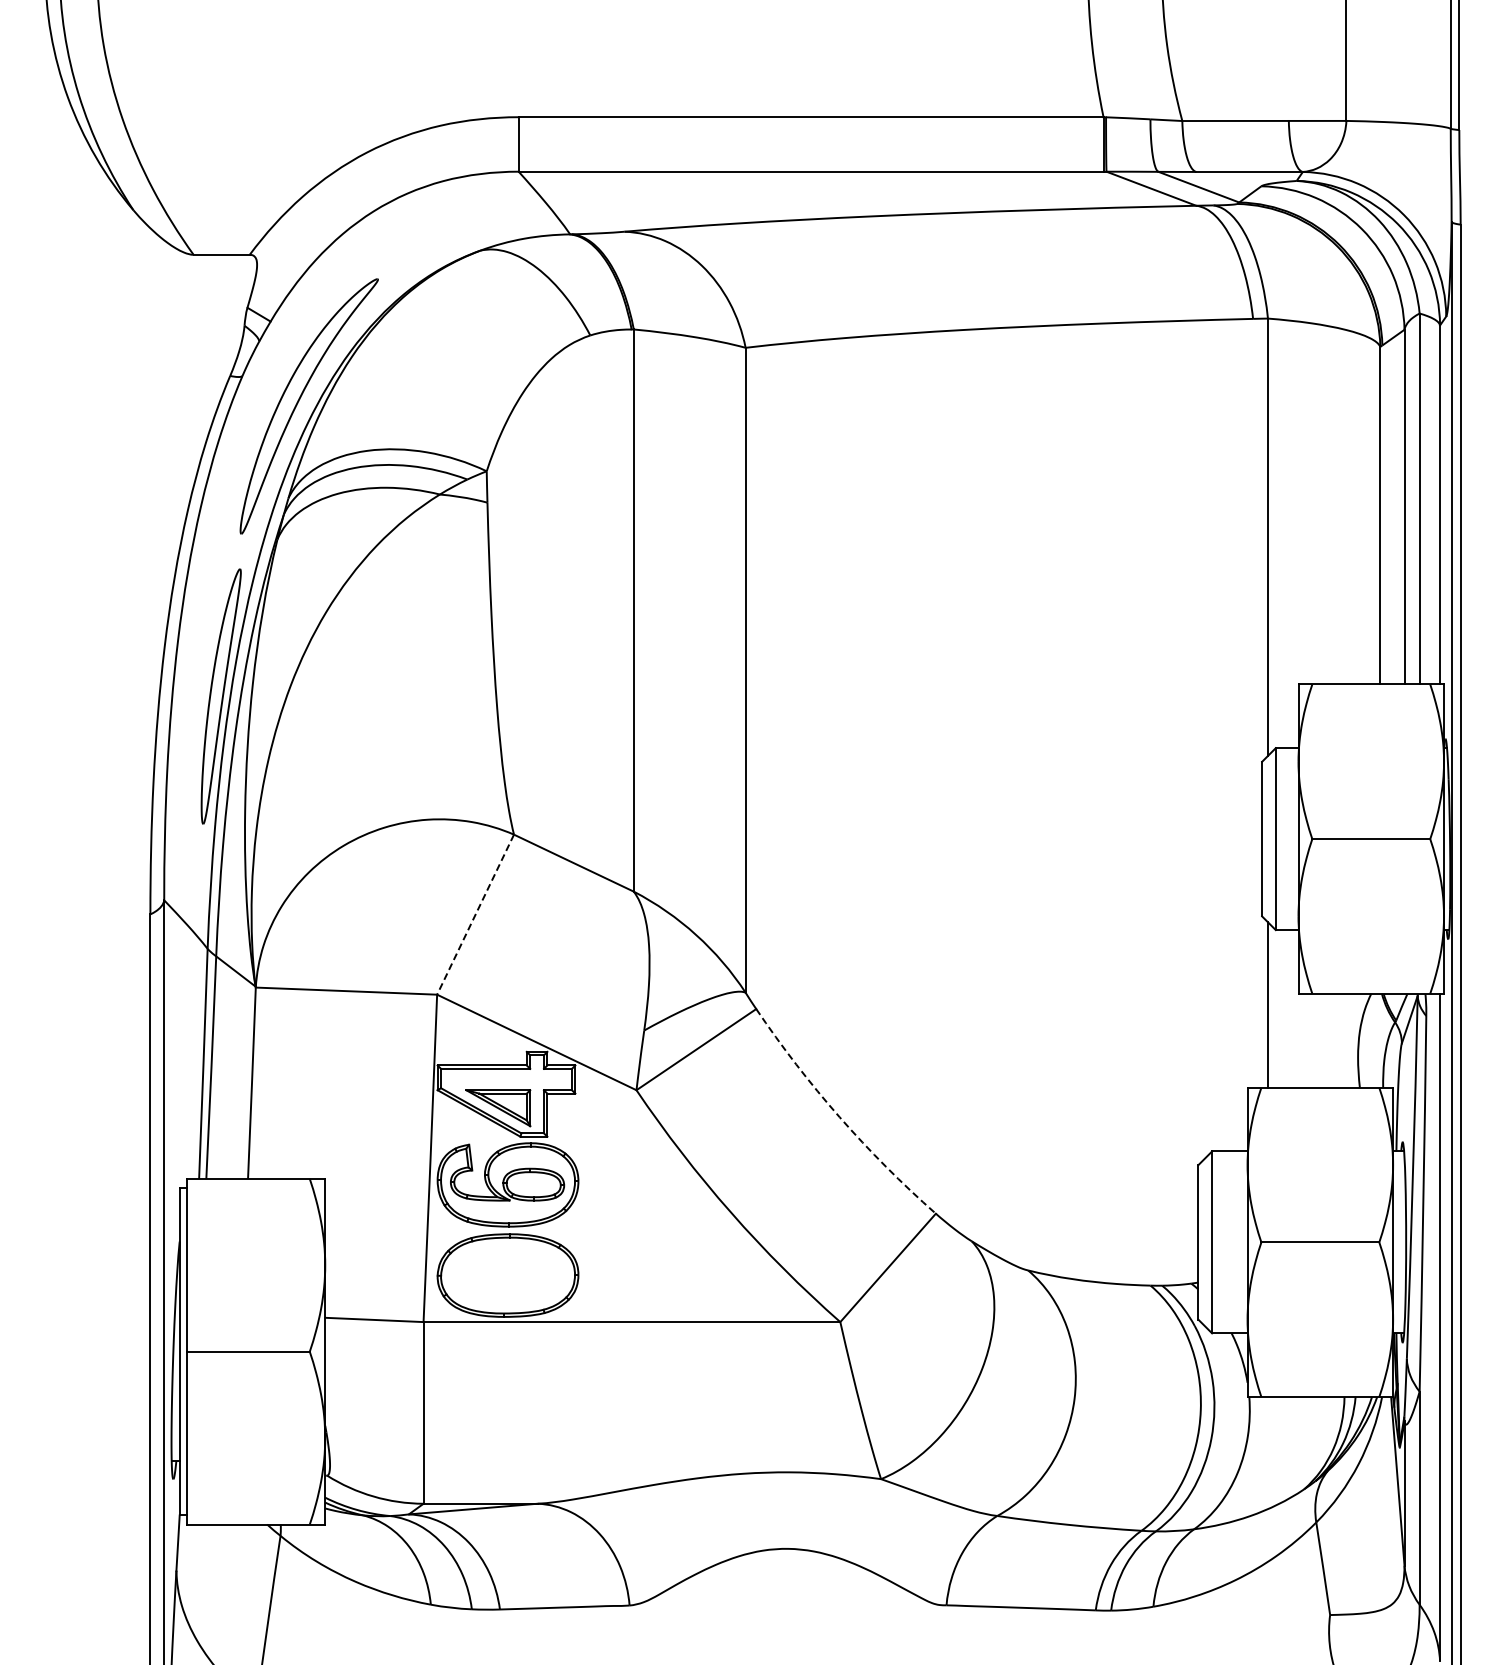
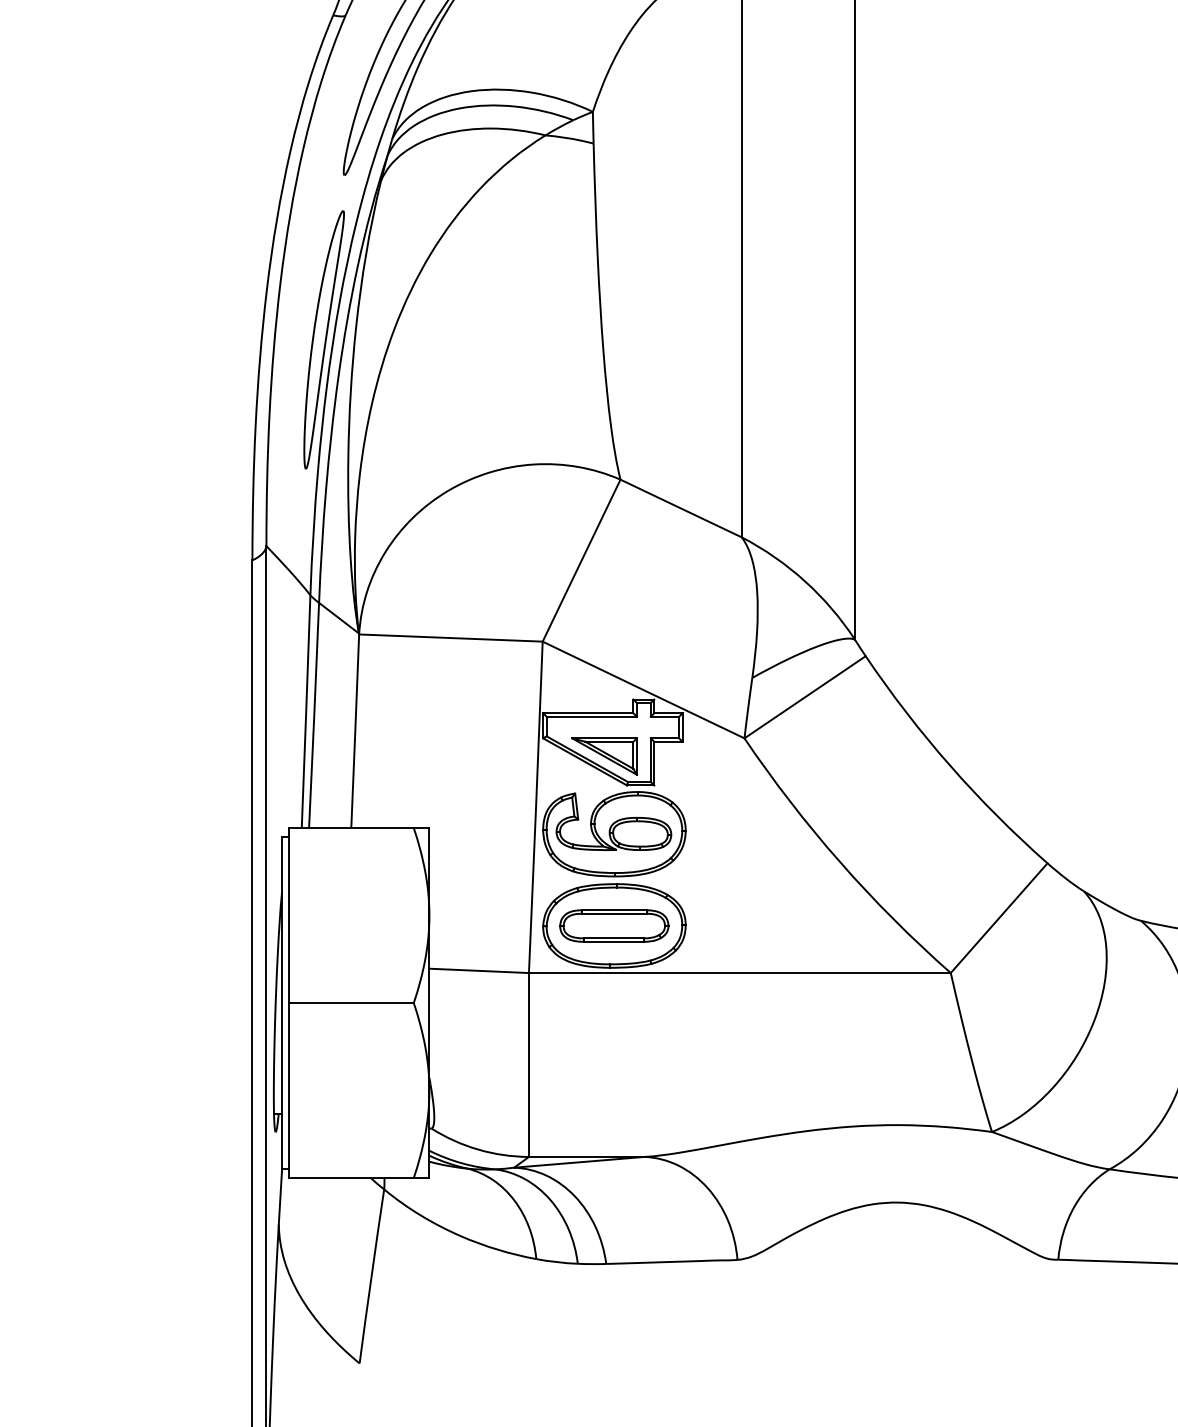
line: (475, 914) -> (581, 560), dashed -> solid
arc: (839, 1117) -> (949, 765), dashed -> solid
part: (507, 1275) -> (613, 925), added

